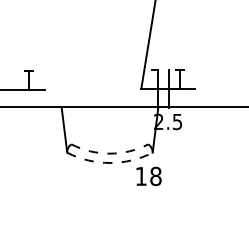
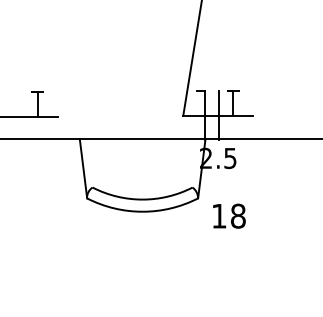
arc: (109, 153) -> (142, 199), dashed -> solid
arc: (109, 162) -> (142, 211), dashed -> solid
text: (149, 175) -> (229, 215), moved

